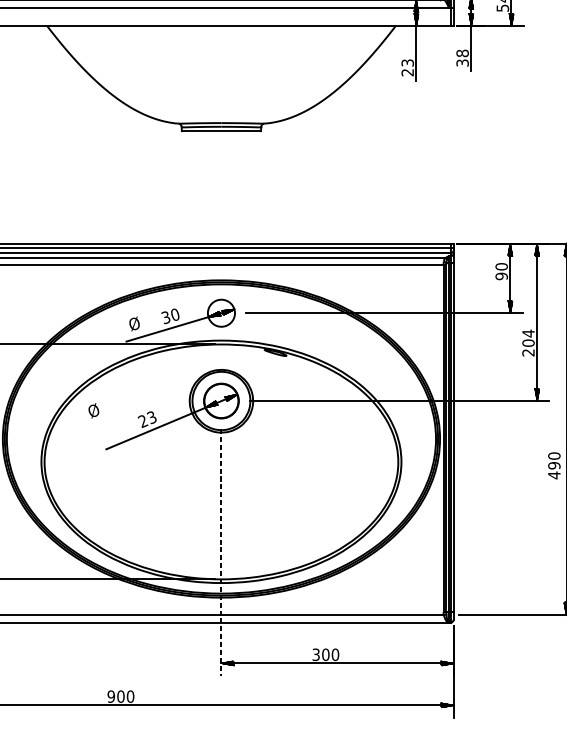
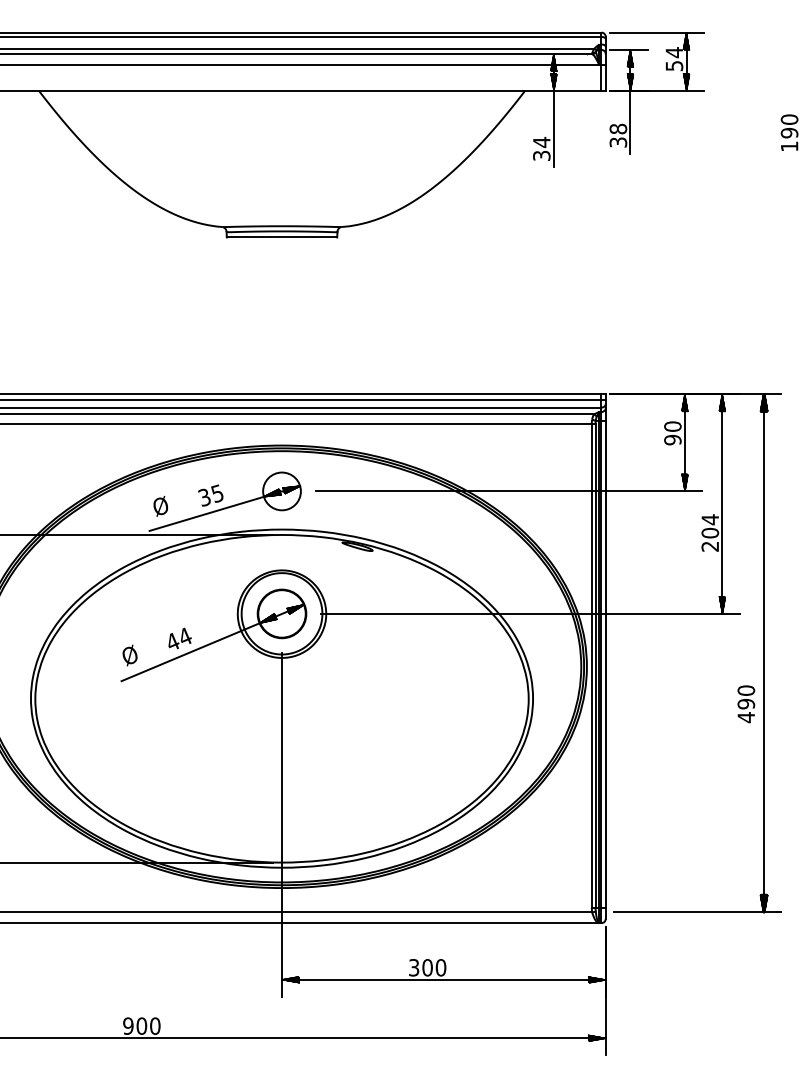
text: (407, 67) -> (541, 148), 23 -> 34
text: (175, 314) -> (217, 493), 30 -> 35
text: (93, 410) -> (129, 655), moved
text: (147, 419) -> (178, 639), 23 -> 44
line: (221, 552) -> (282, 825), dashed -> solid

